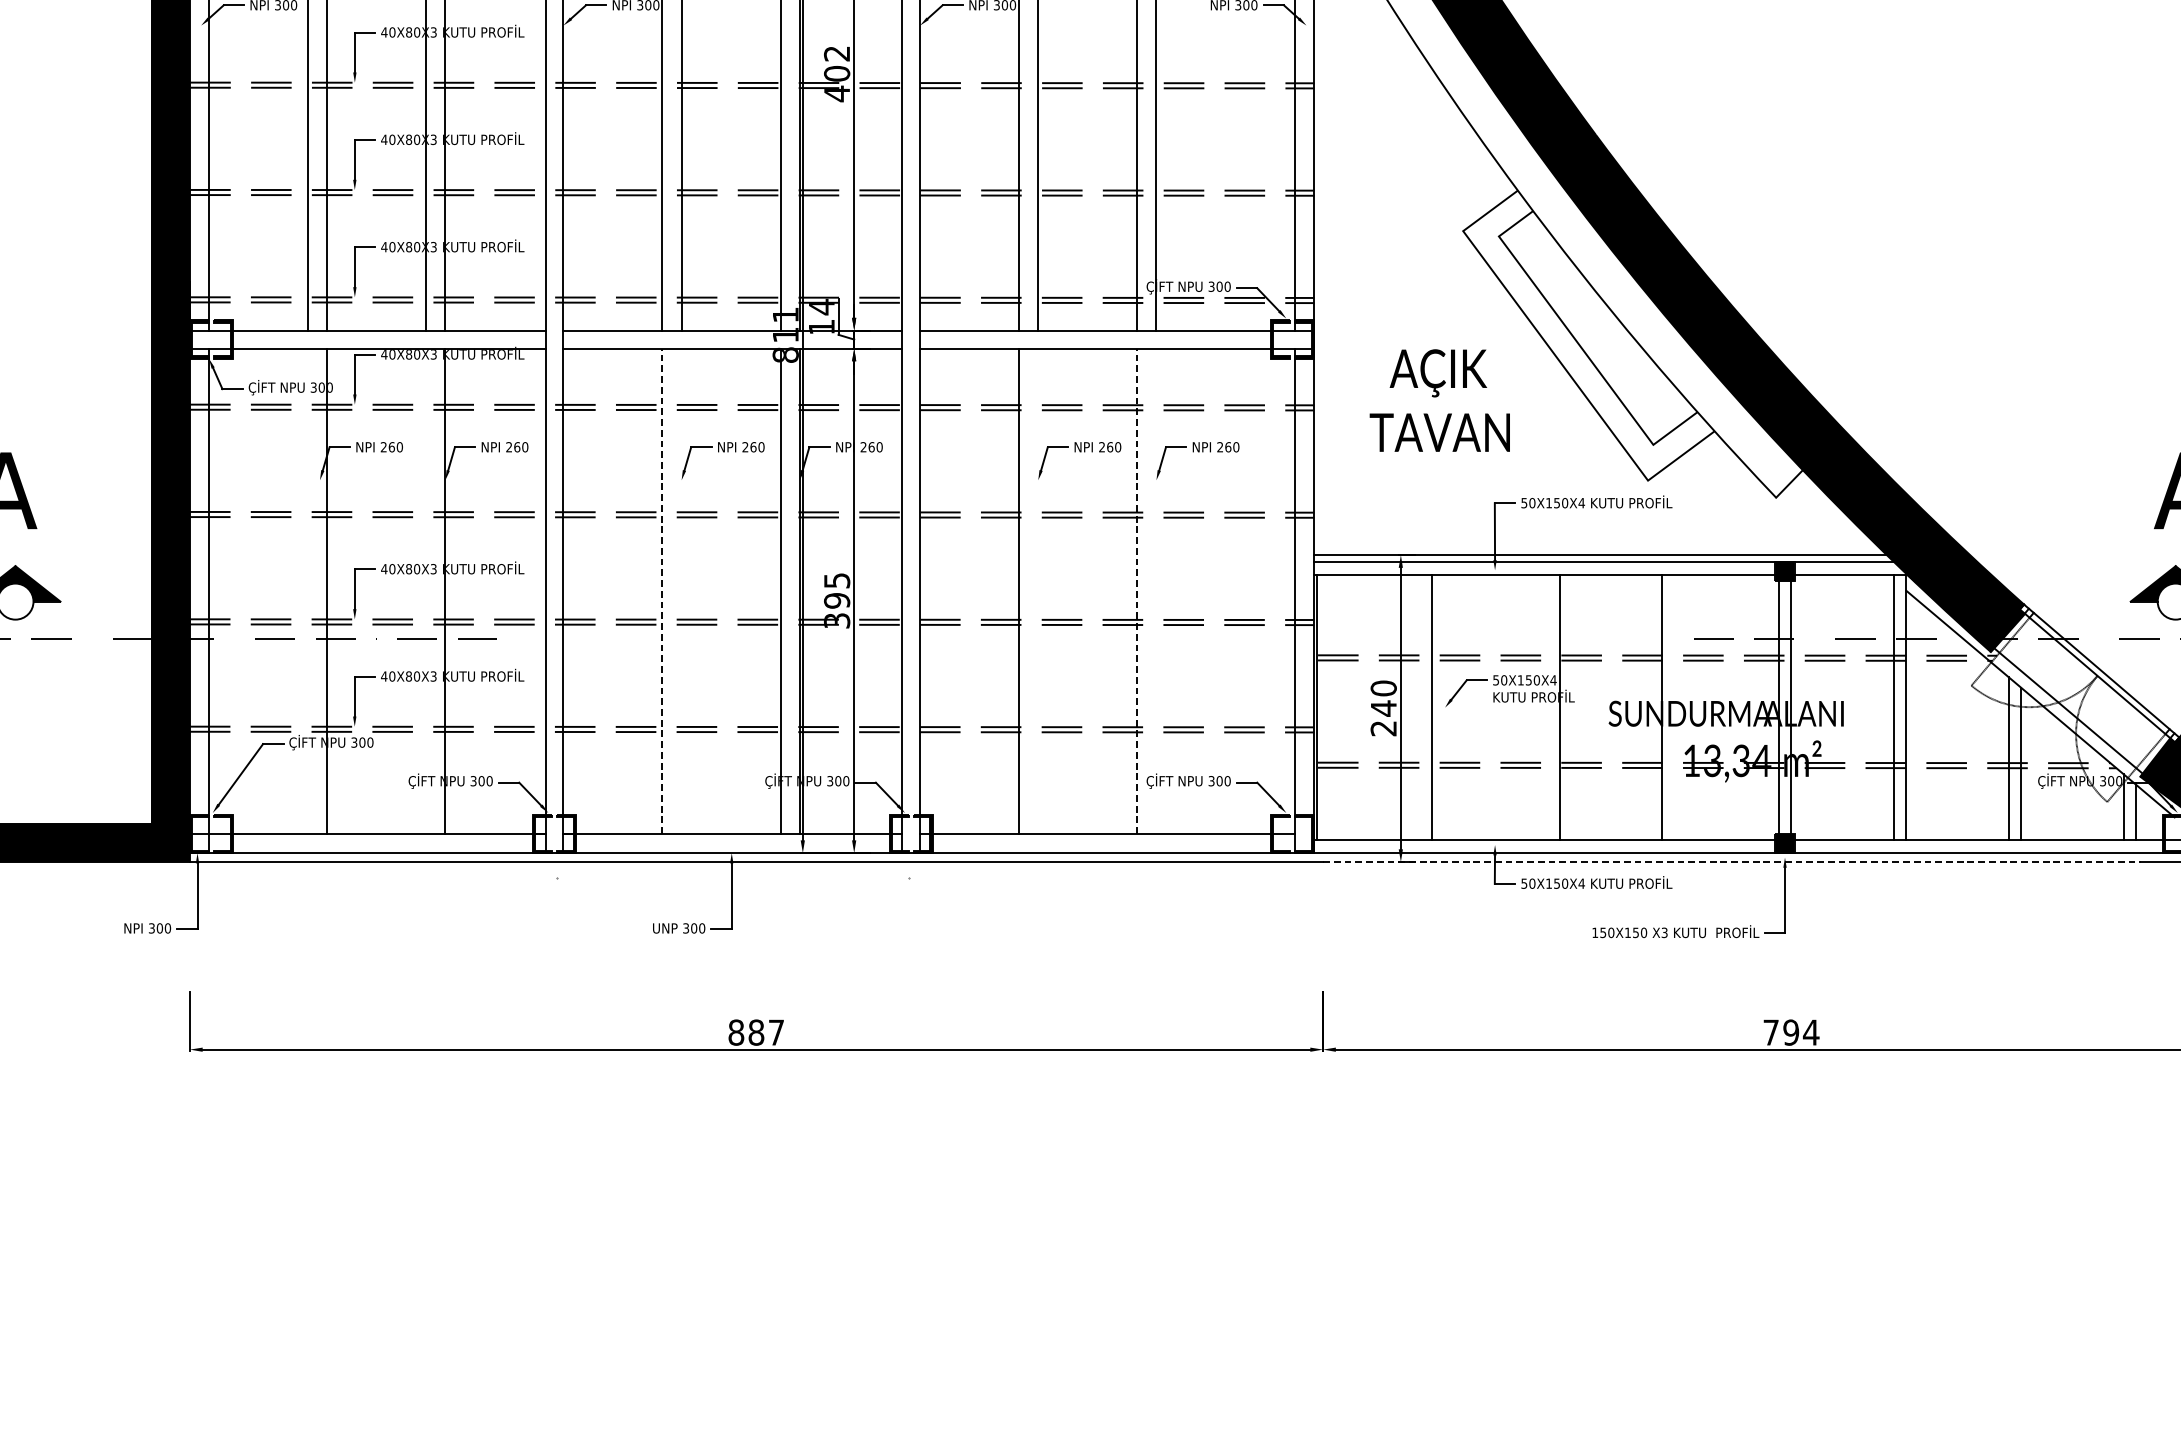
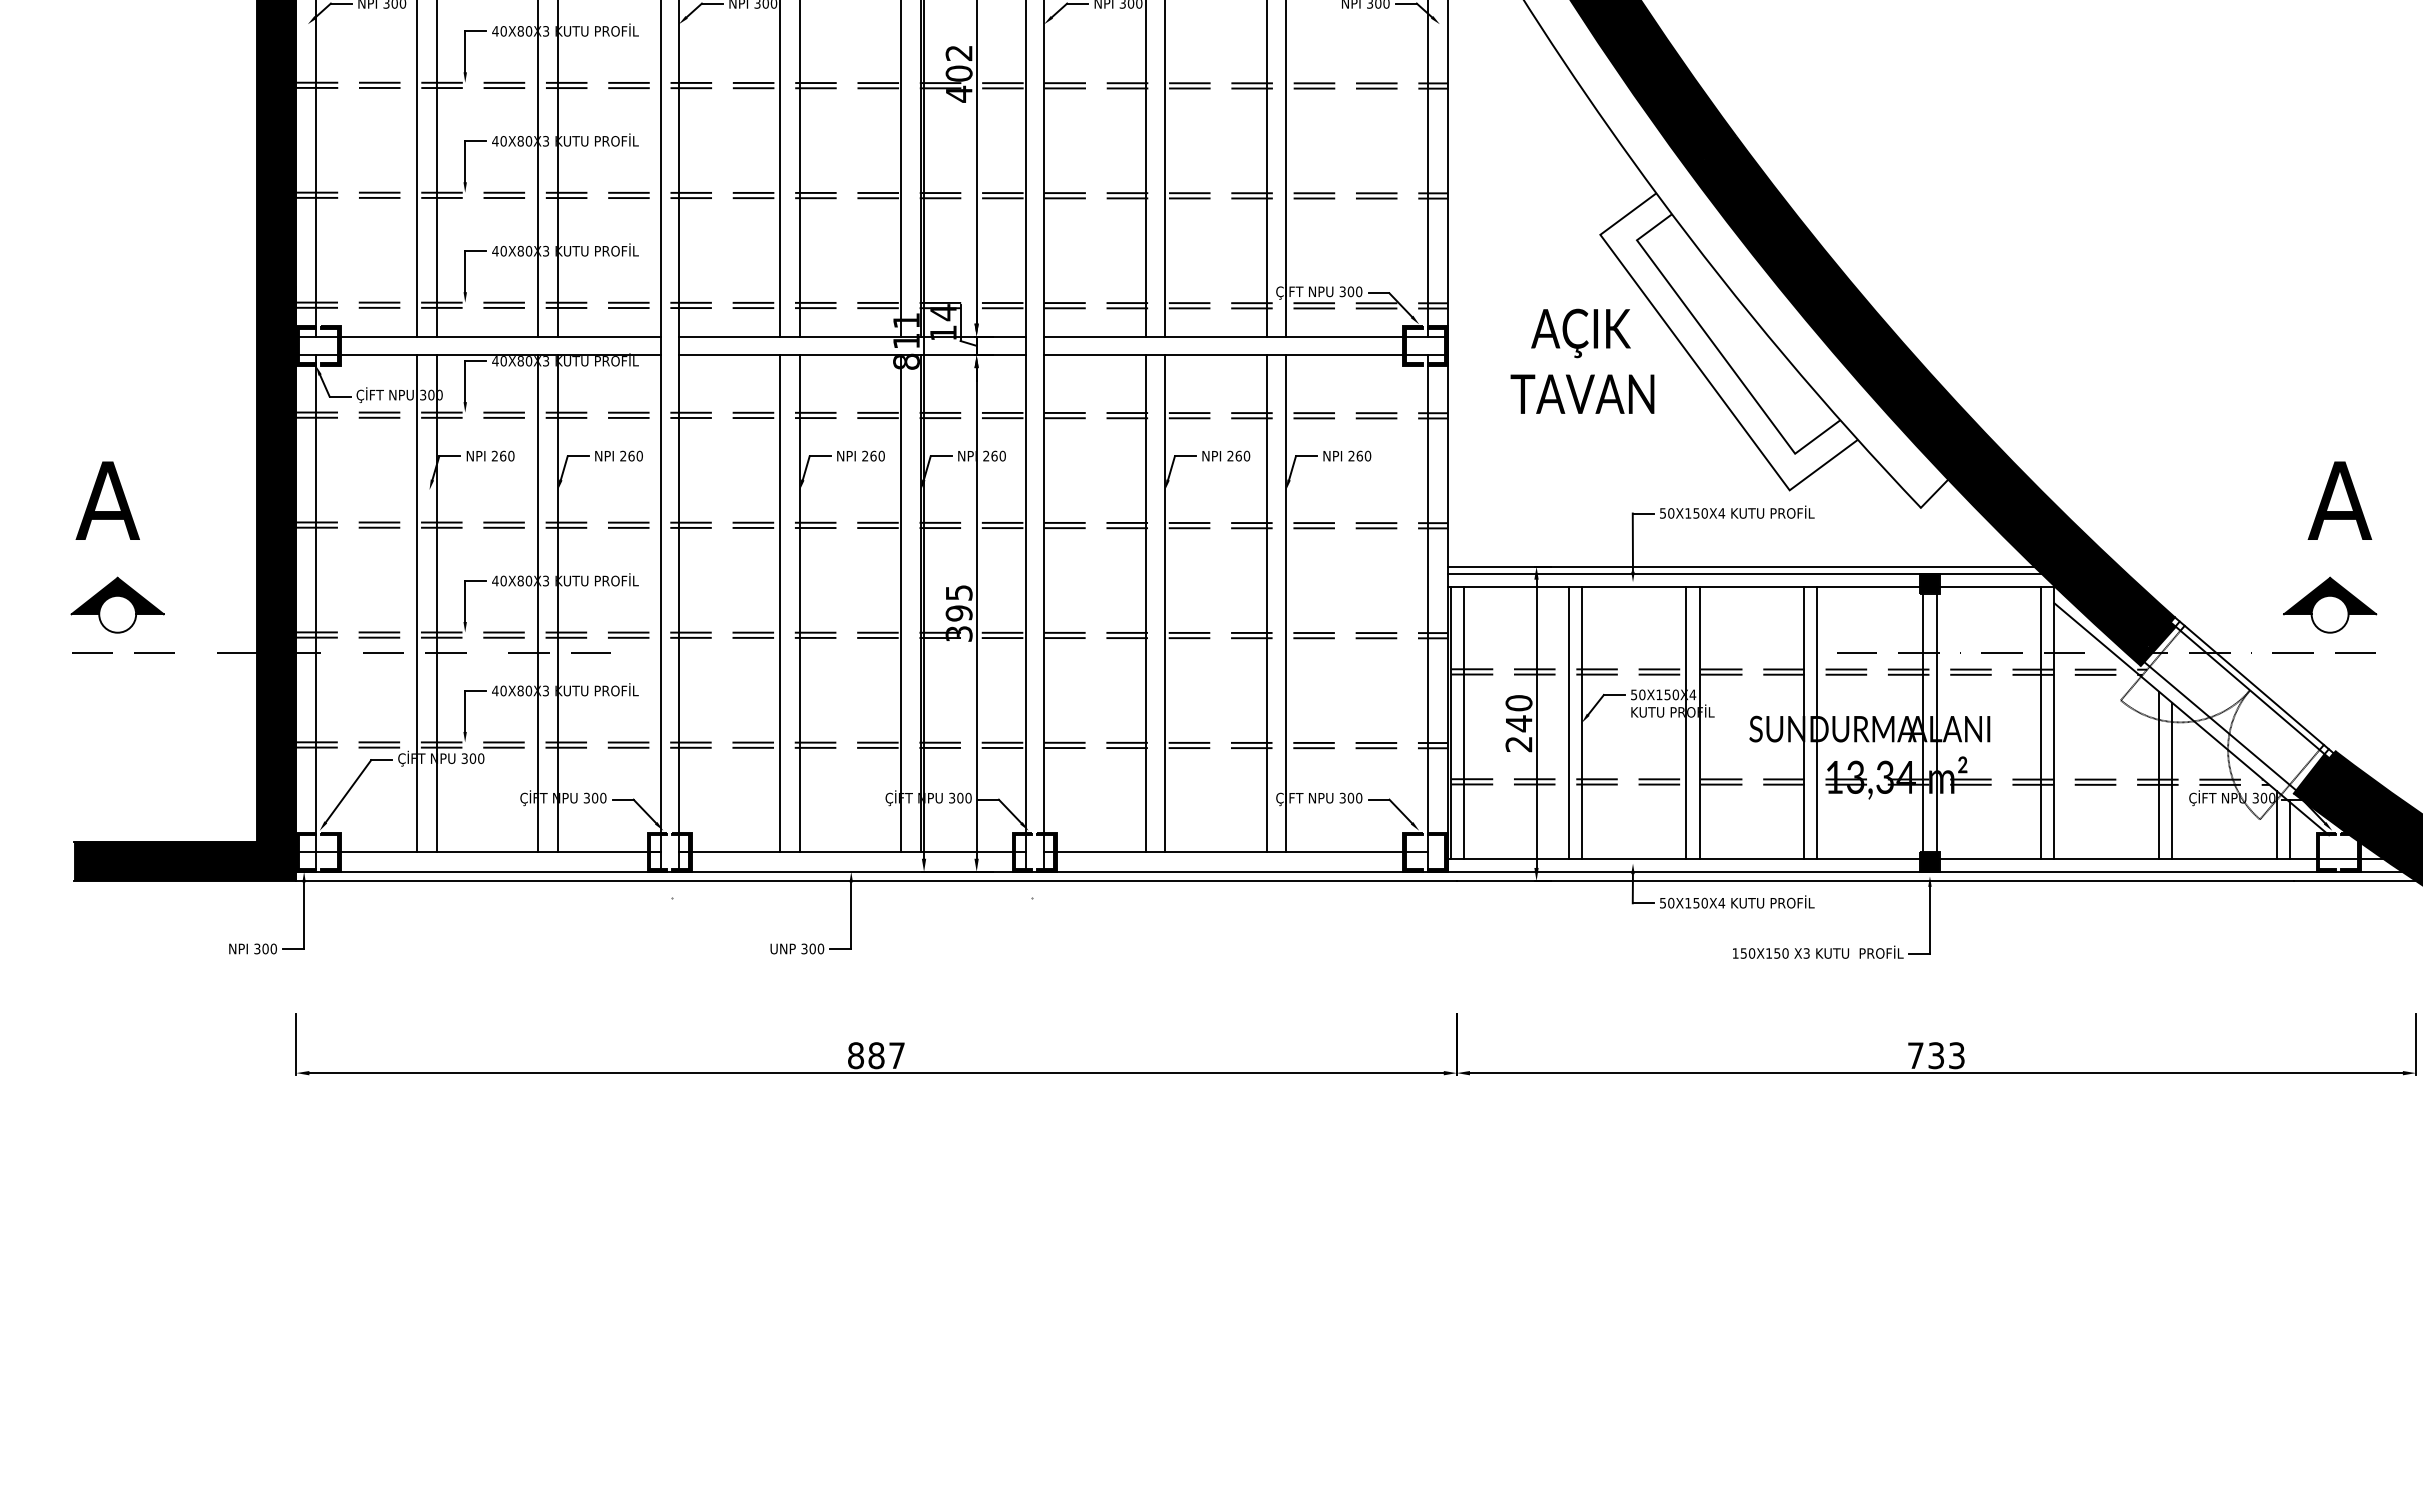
text: (1439, 399) -> (1582, 360), moved
line: (308, 591) -> (417, 603), added
line: (426, 591) -> (538, 603), added
line: (662, 591) -> (780, 603), dashed -> solid
line: (681, 591) -> (799, 603), added
line: (1038, 591) -> (1165, 603), added
line: (1137, 591) -> (1266, 603), dashed -> solid
line: (1156, 591) -> (1286, 603), added
line: (1330, 707) -> (1464, 722), added
line: (1444, 707) -> (1581, 722), added
line: (1547, 707) -> (1686, 722), added
line: (1675, 707) -> (1817, 722), added
line: (1731, 862) -> (1875, 881), dashed -> solid
text: (1801, 1032) -> (1946, 1055), 794 -> 733

